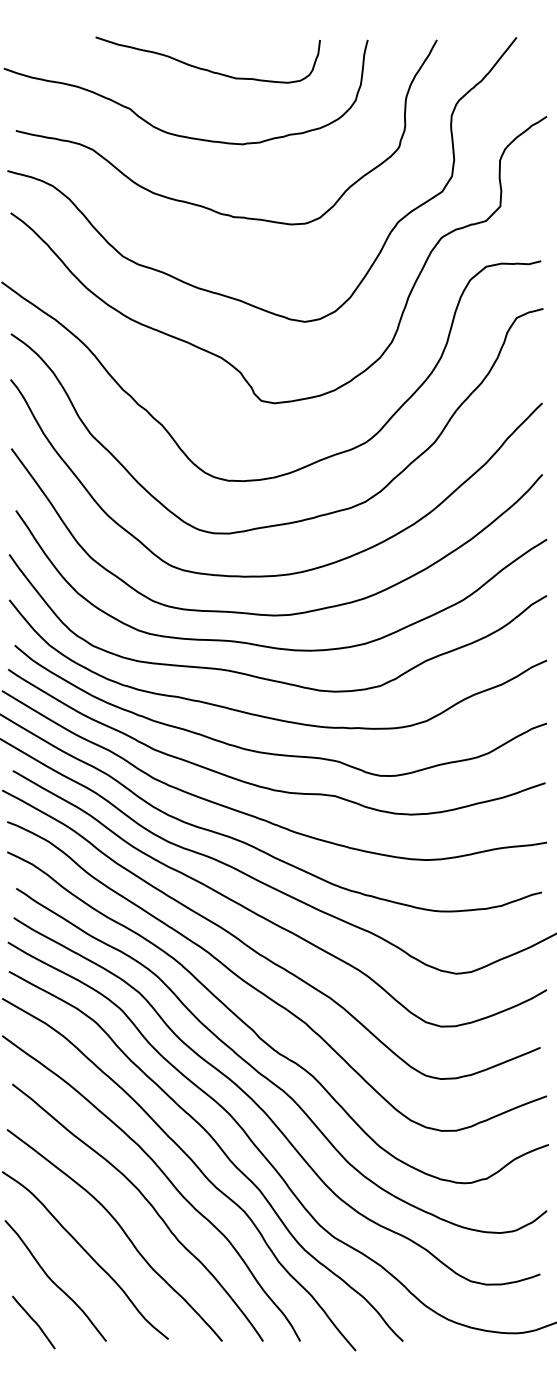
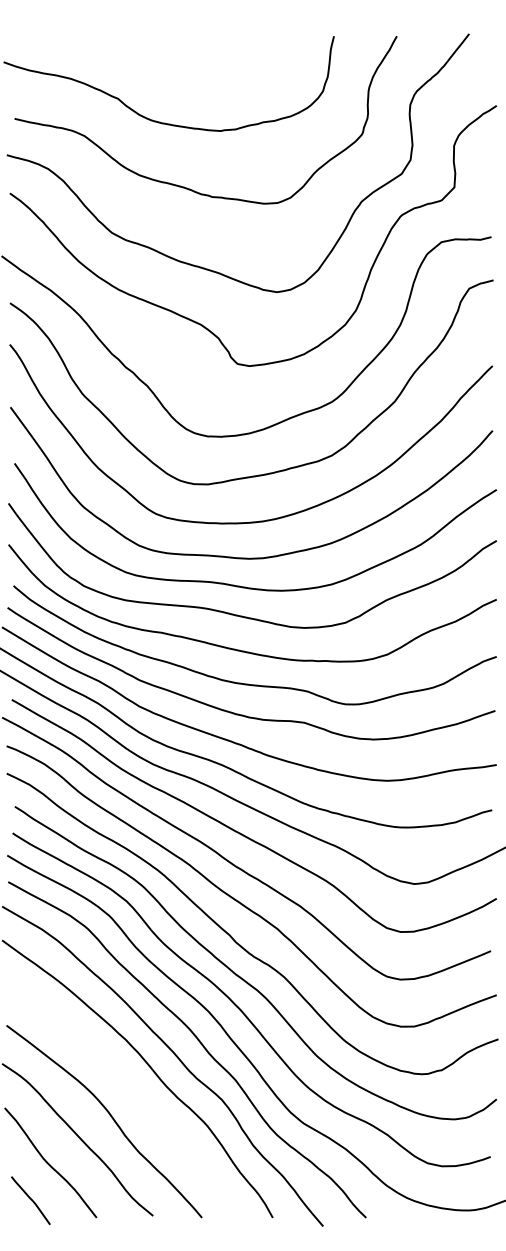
curve: (205, 68) -> (186, 62), removed
curve: (147, 1202) -> (134, 1091), removed

